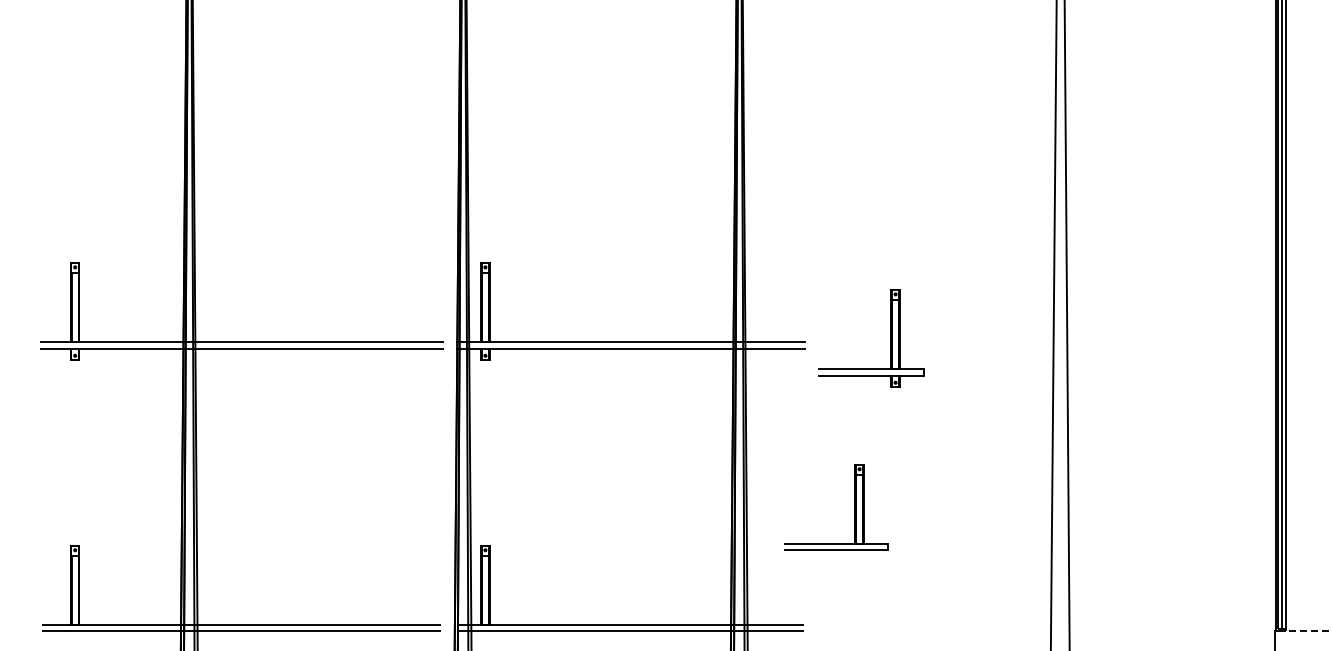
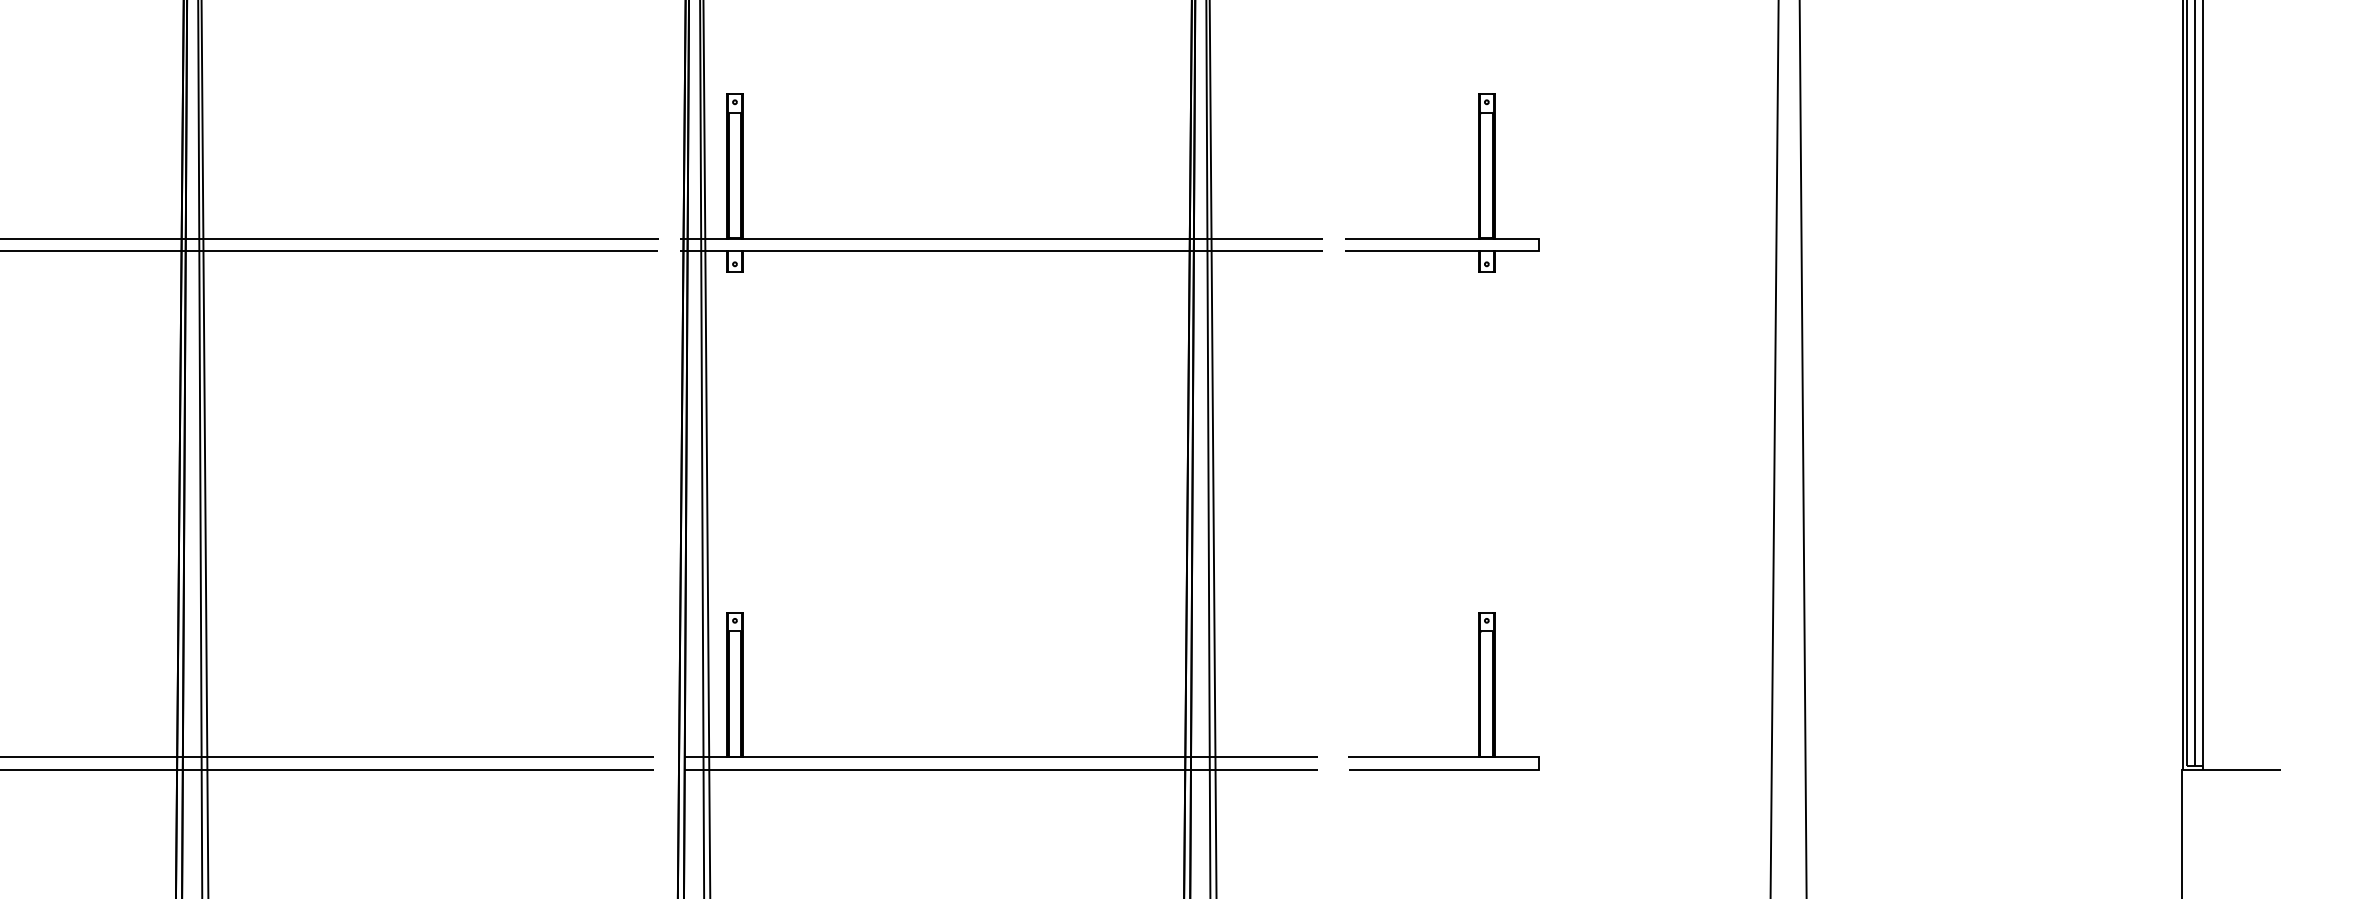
part: (890, 338) -> (1477, 183), moved
part: (854, 507) -> (1477, 690), moved
line: (1307, 631) -> (2241, 769), dashed -> solid

